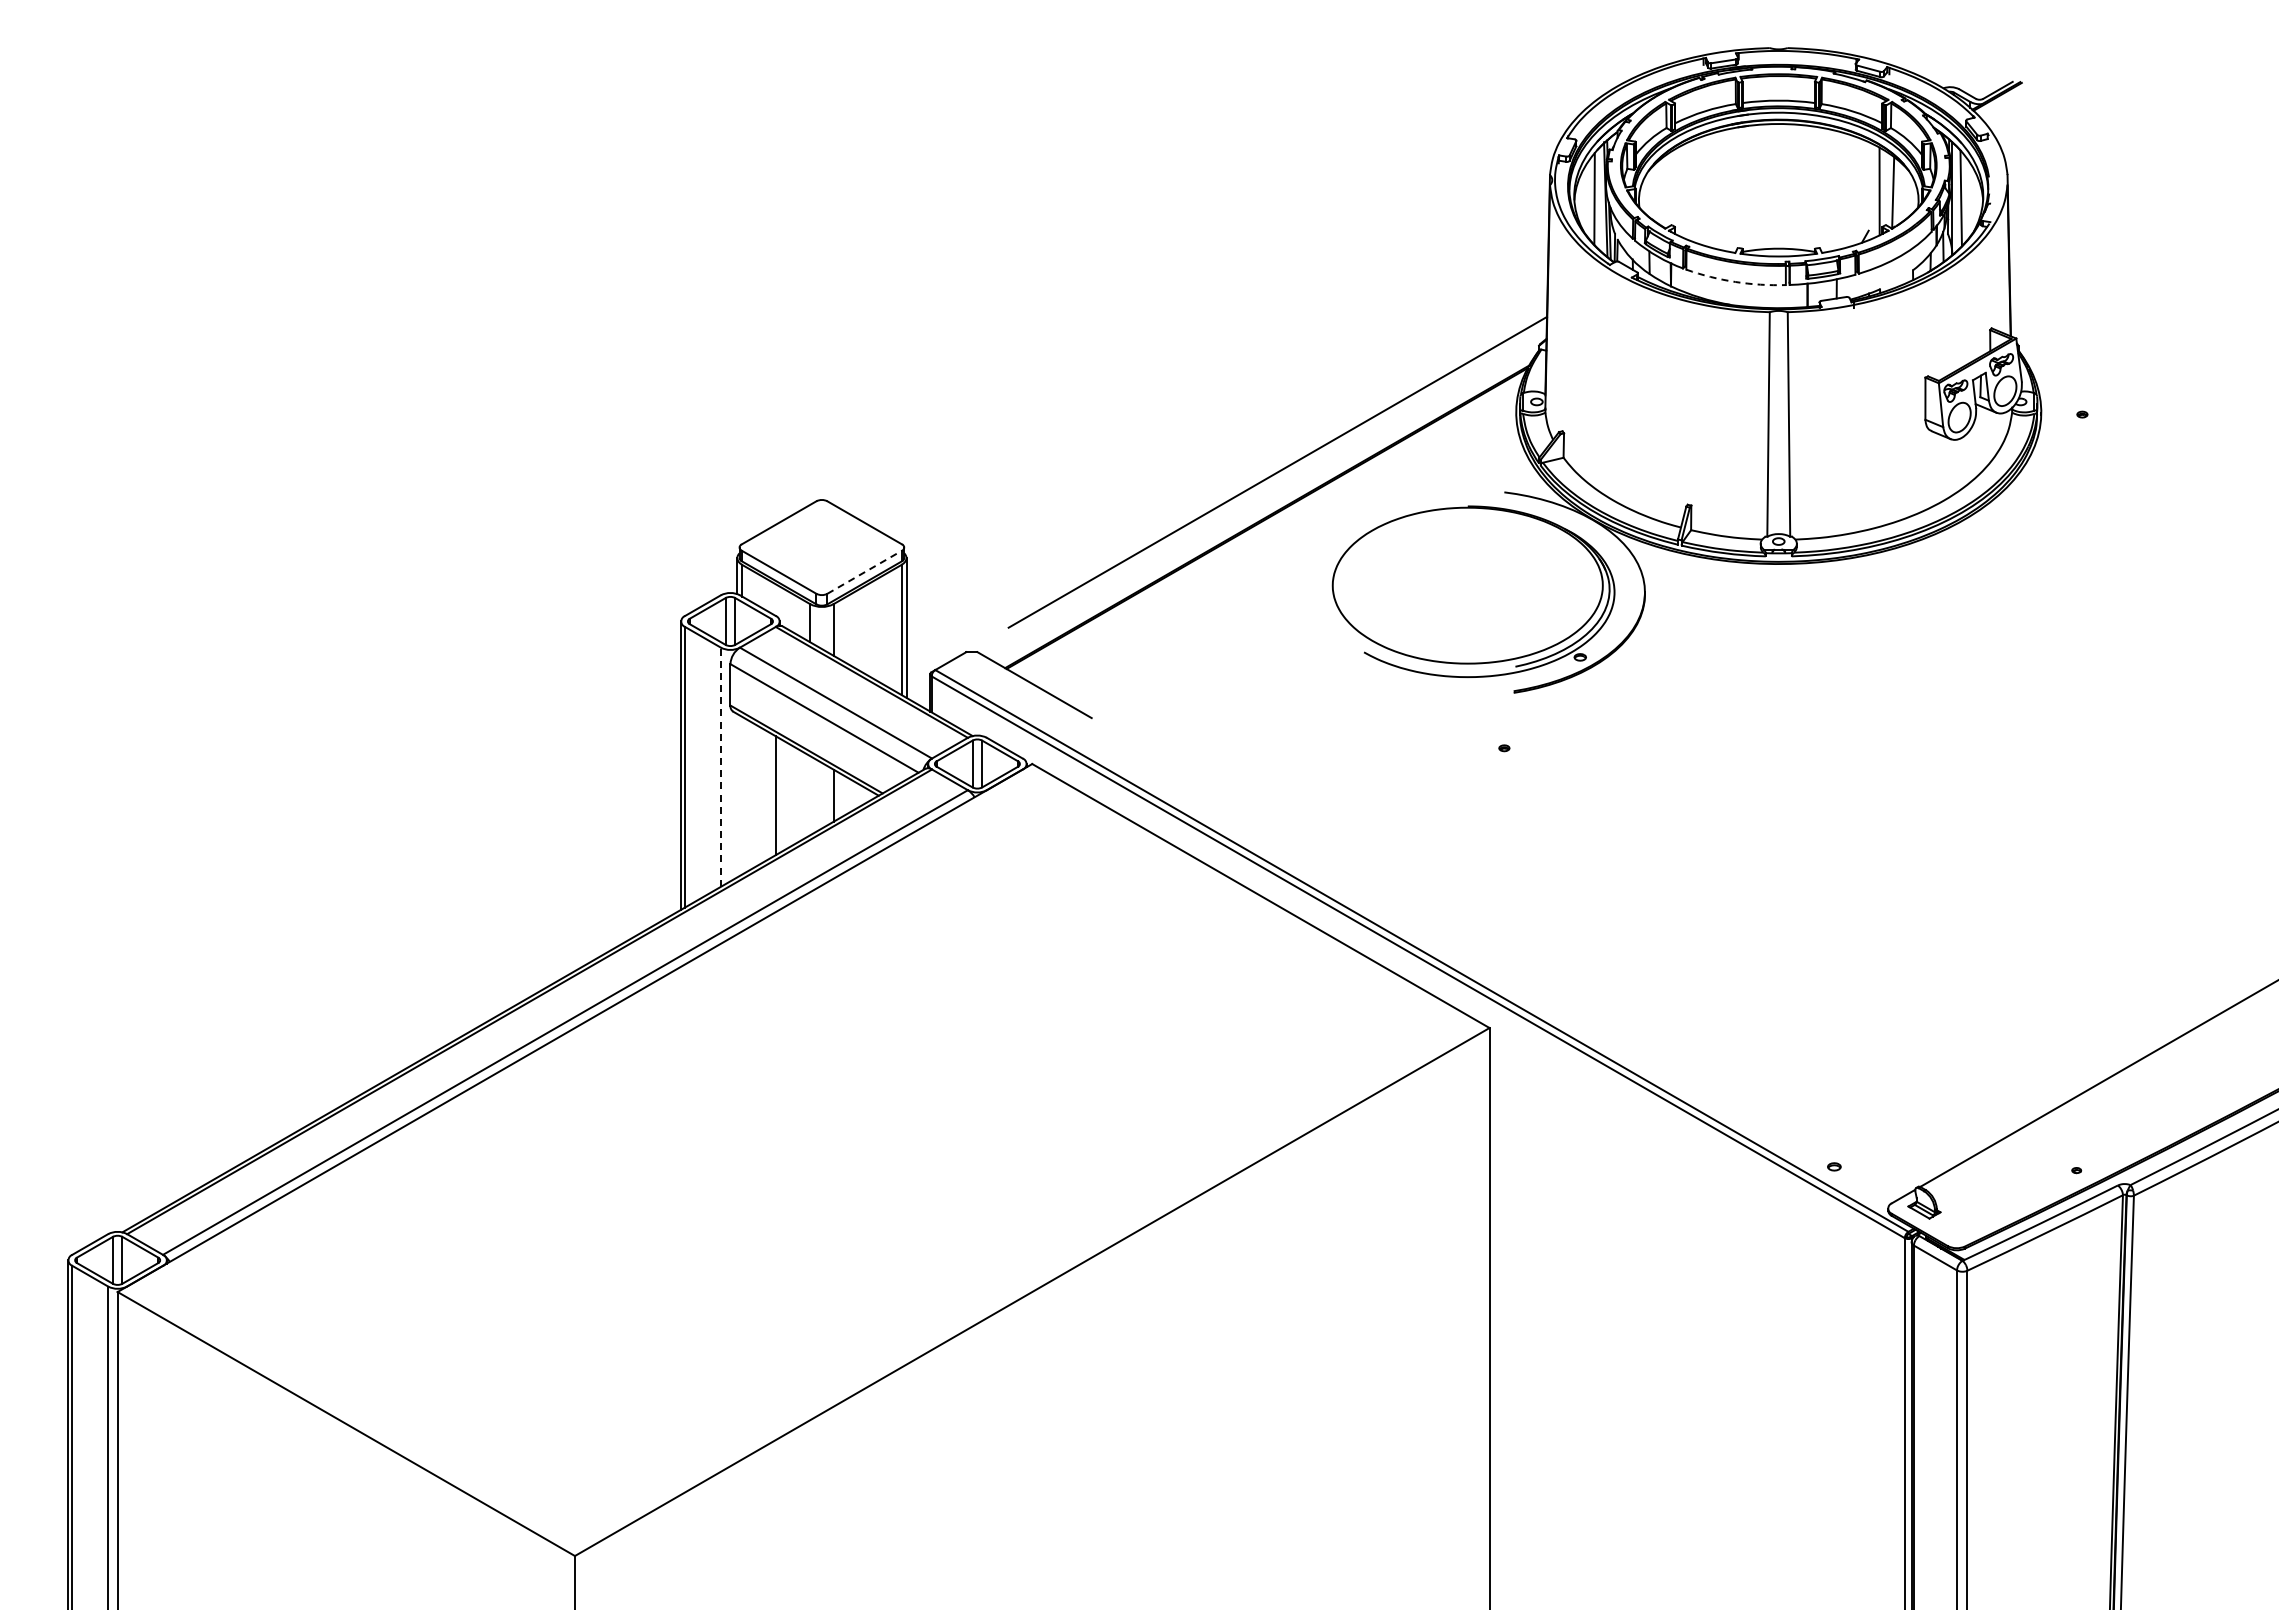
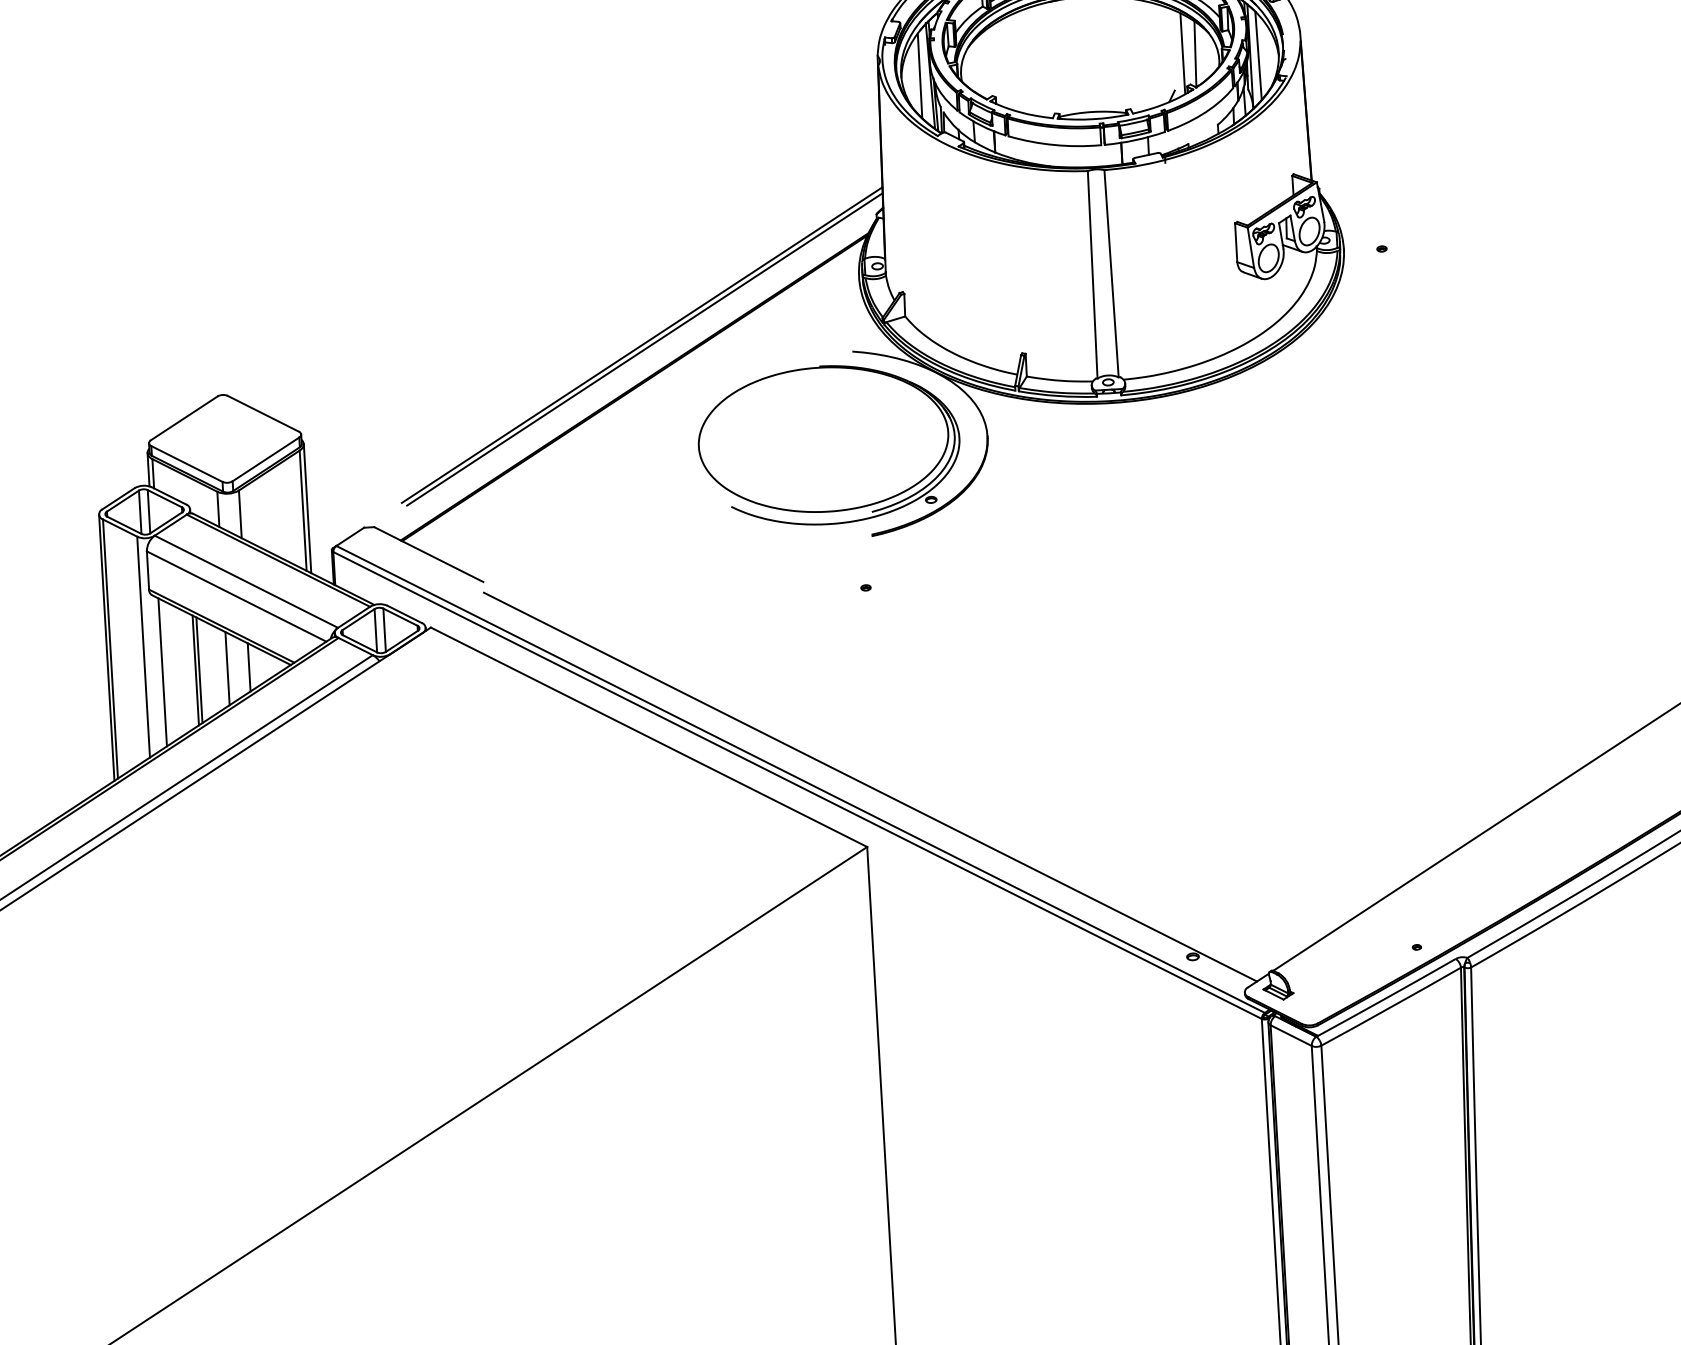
arc: (1735, 281) -> (1054, 144), dashed -> solid
line: (1280, 476) -> (644, 348), added
line: (865, 572) -> (266, 459), dashed -> solid
line: (720, 767) -> (143, 647), dashed -> solid
line: (739, 795) -> (162, 672), added
line: (779, 795) -> (199, 670), added
line: (810, 795) -> (227, 668), added
line: (1496, 963) -> (870, 787), added

